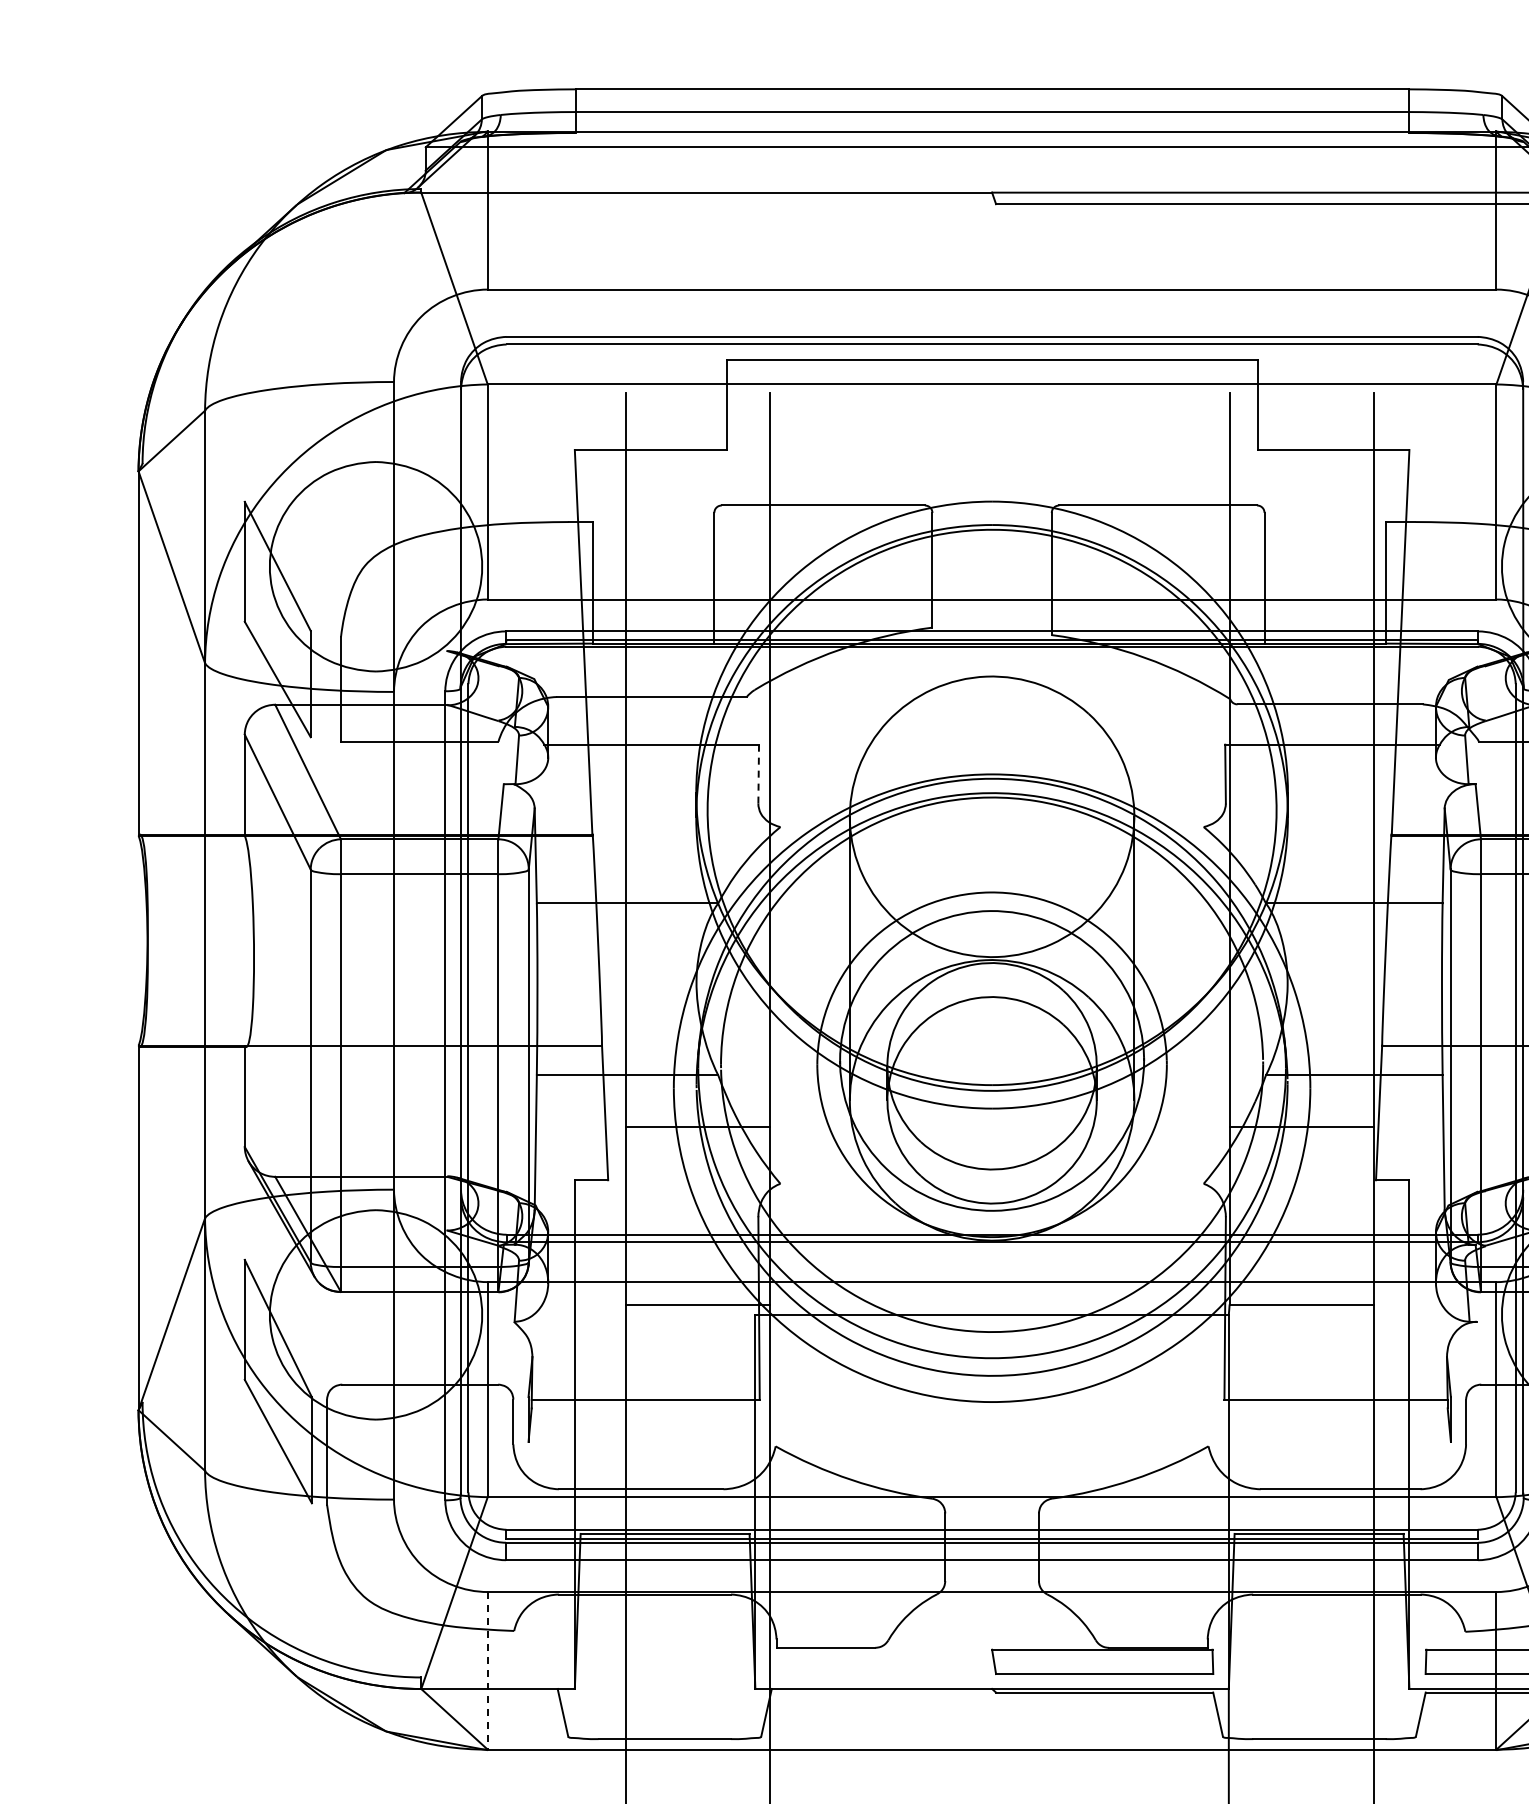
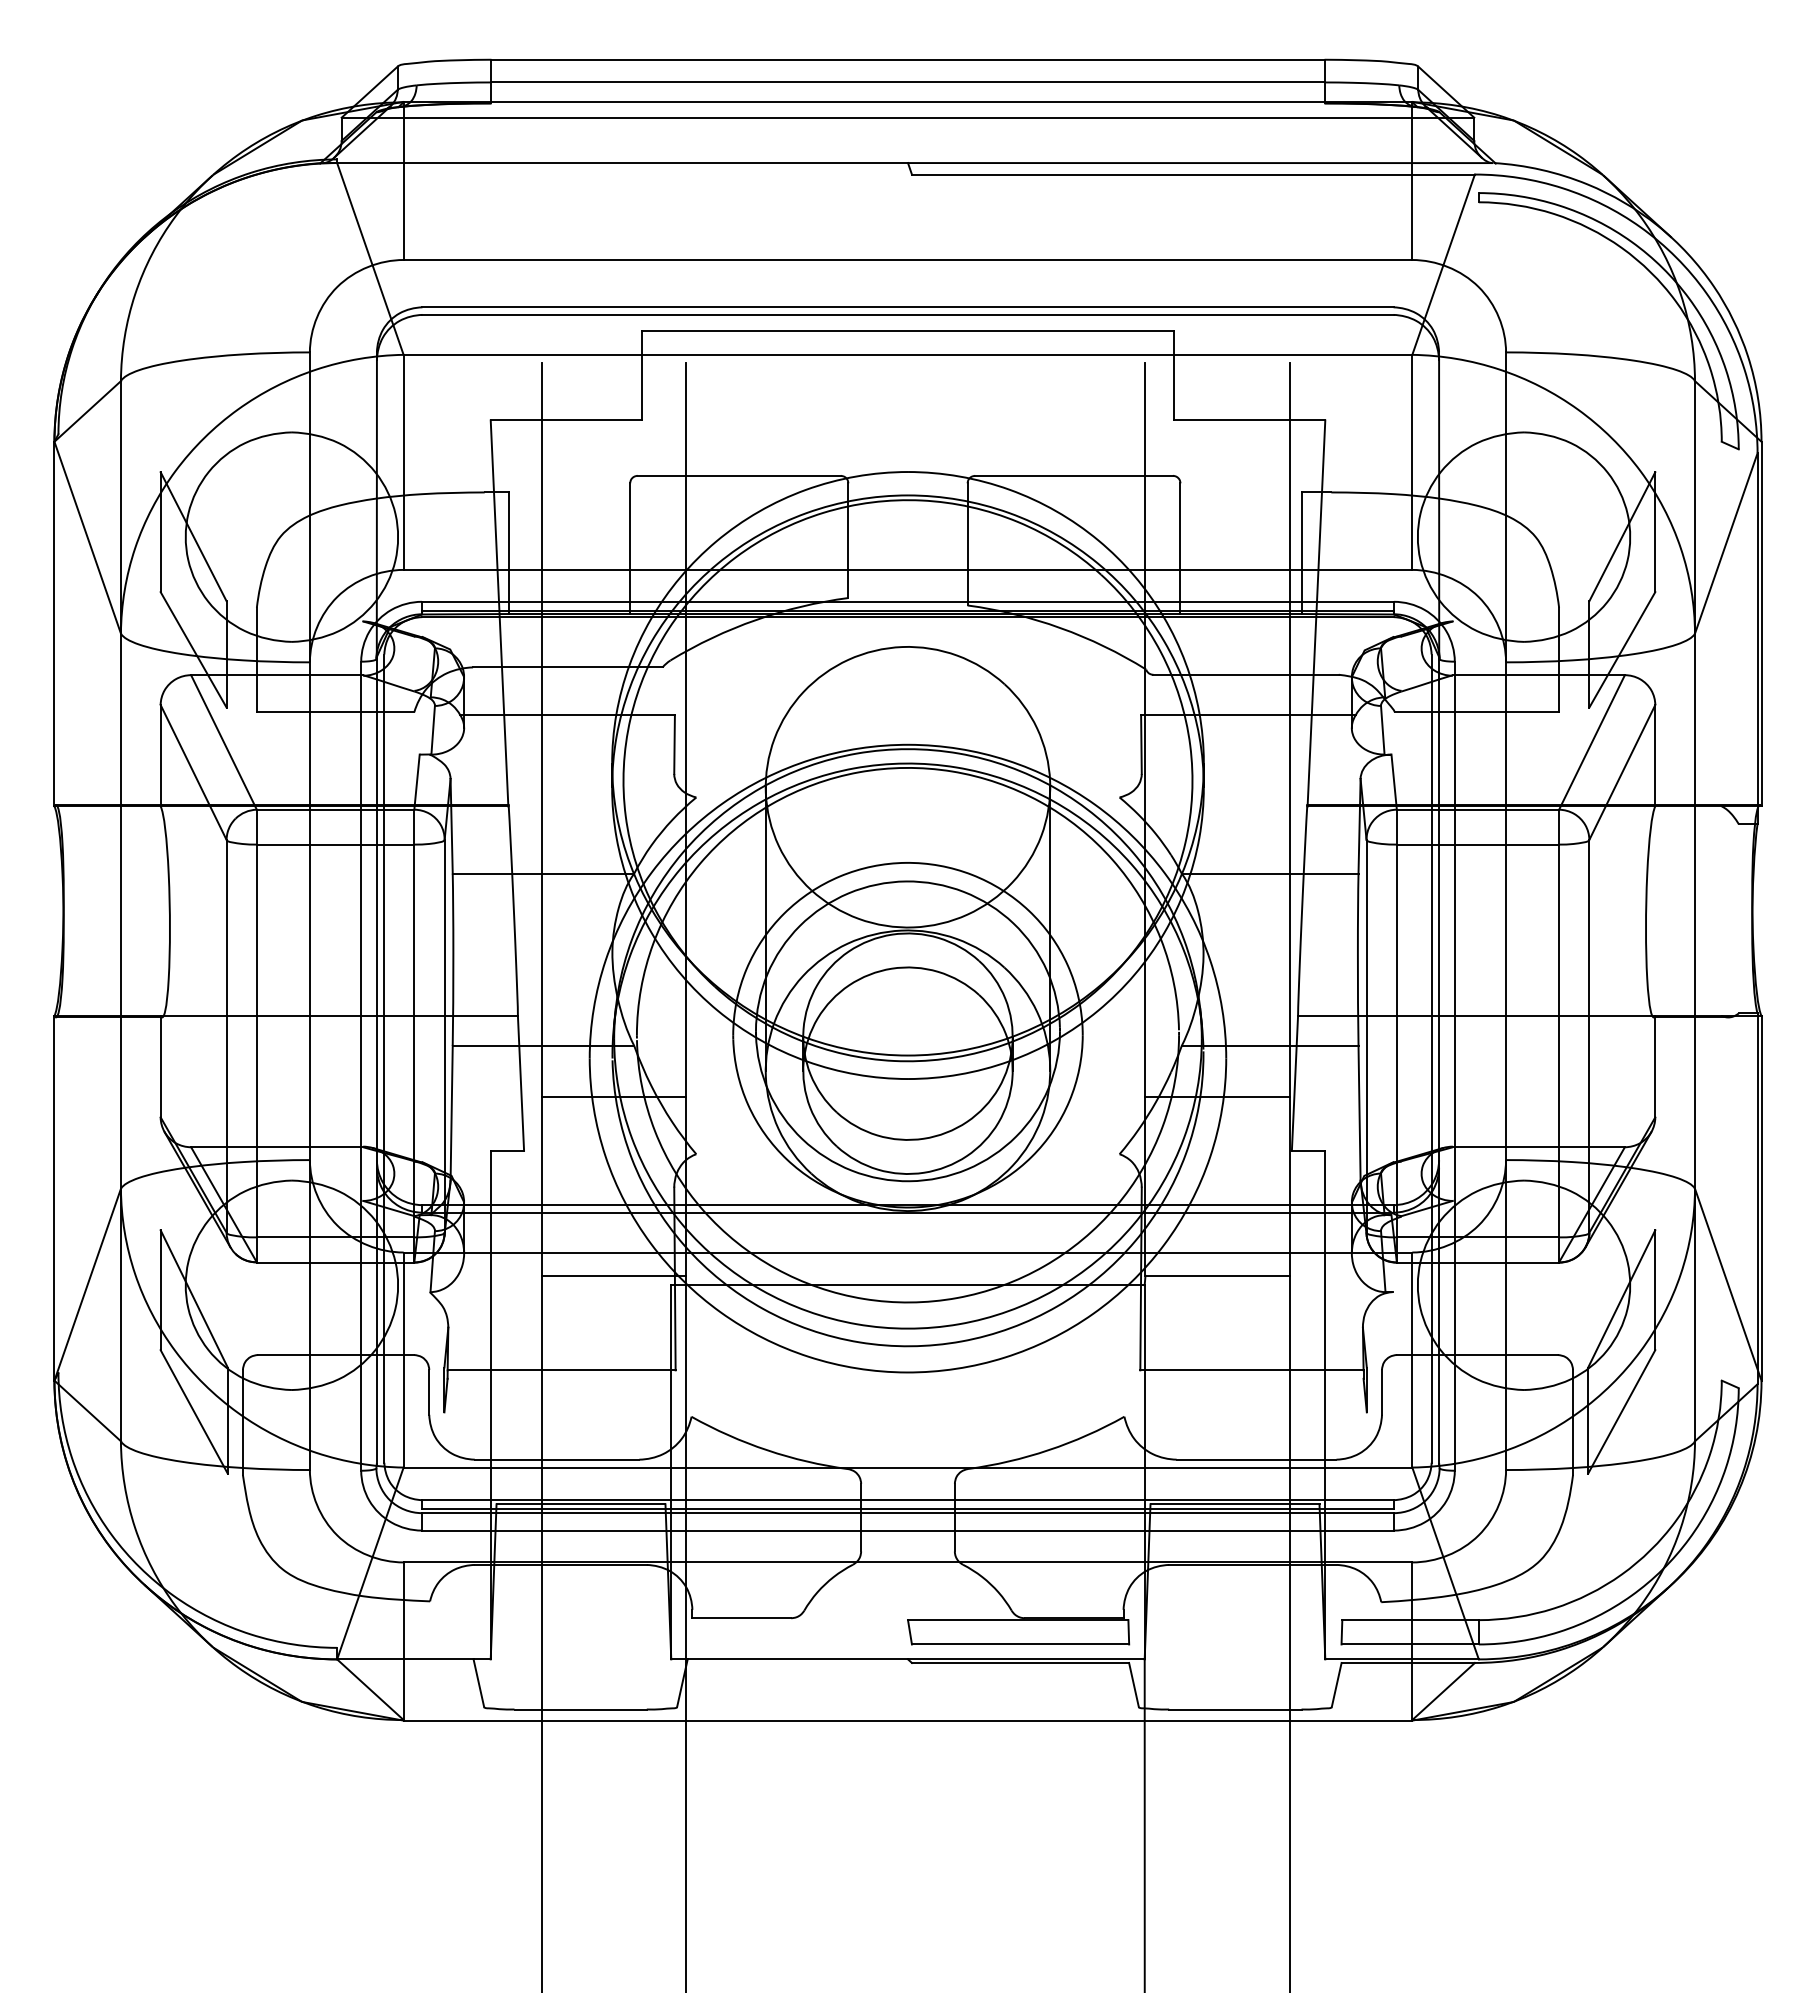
line: (758, 774) -> (674, 744), dashed -> solid
line: (487, 1672) -> (403, 1642), dashed -> solid

